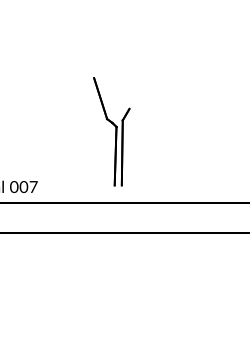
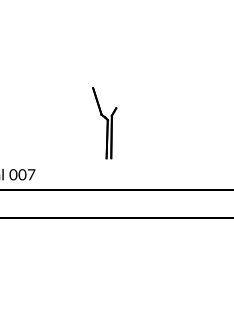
part: (111, 131) -> (104, 122), size x0.7

